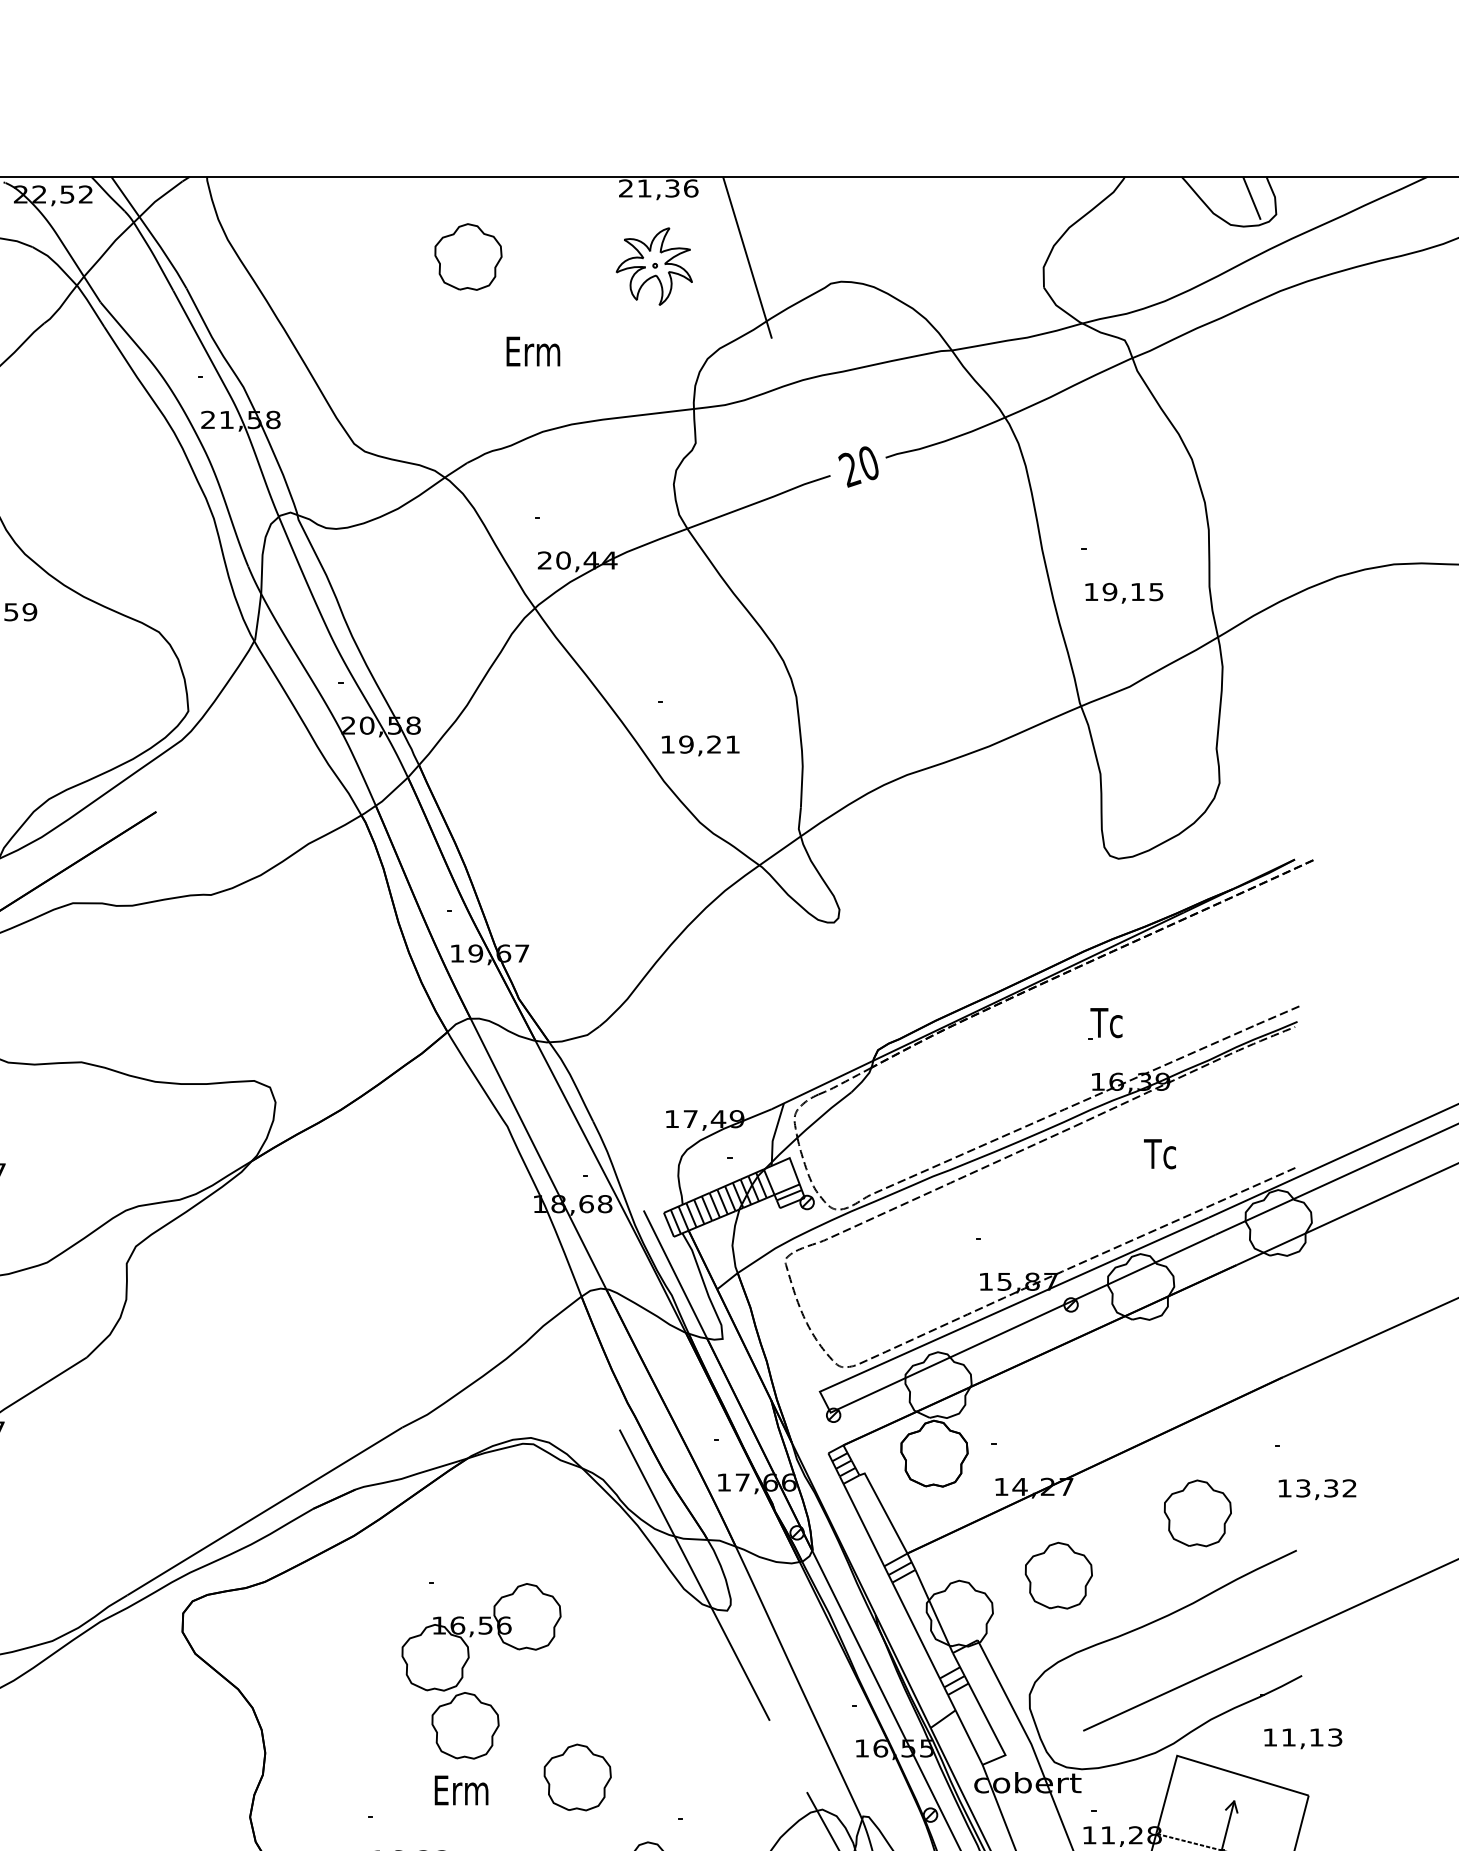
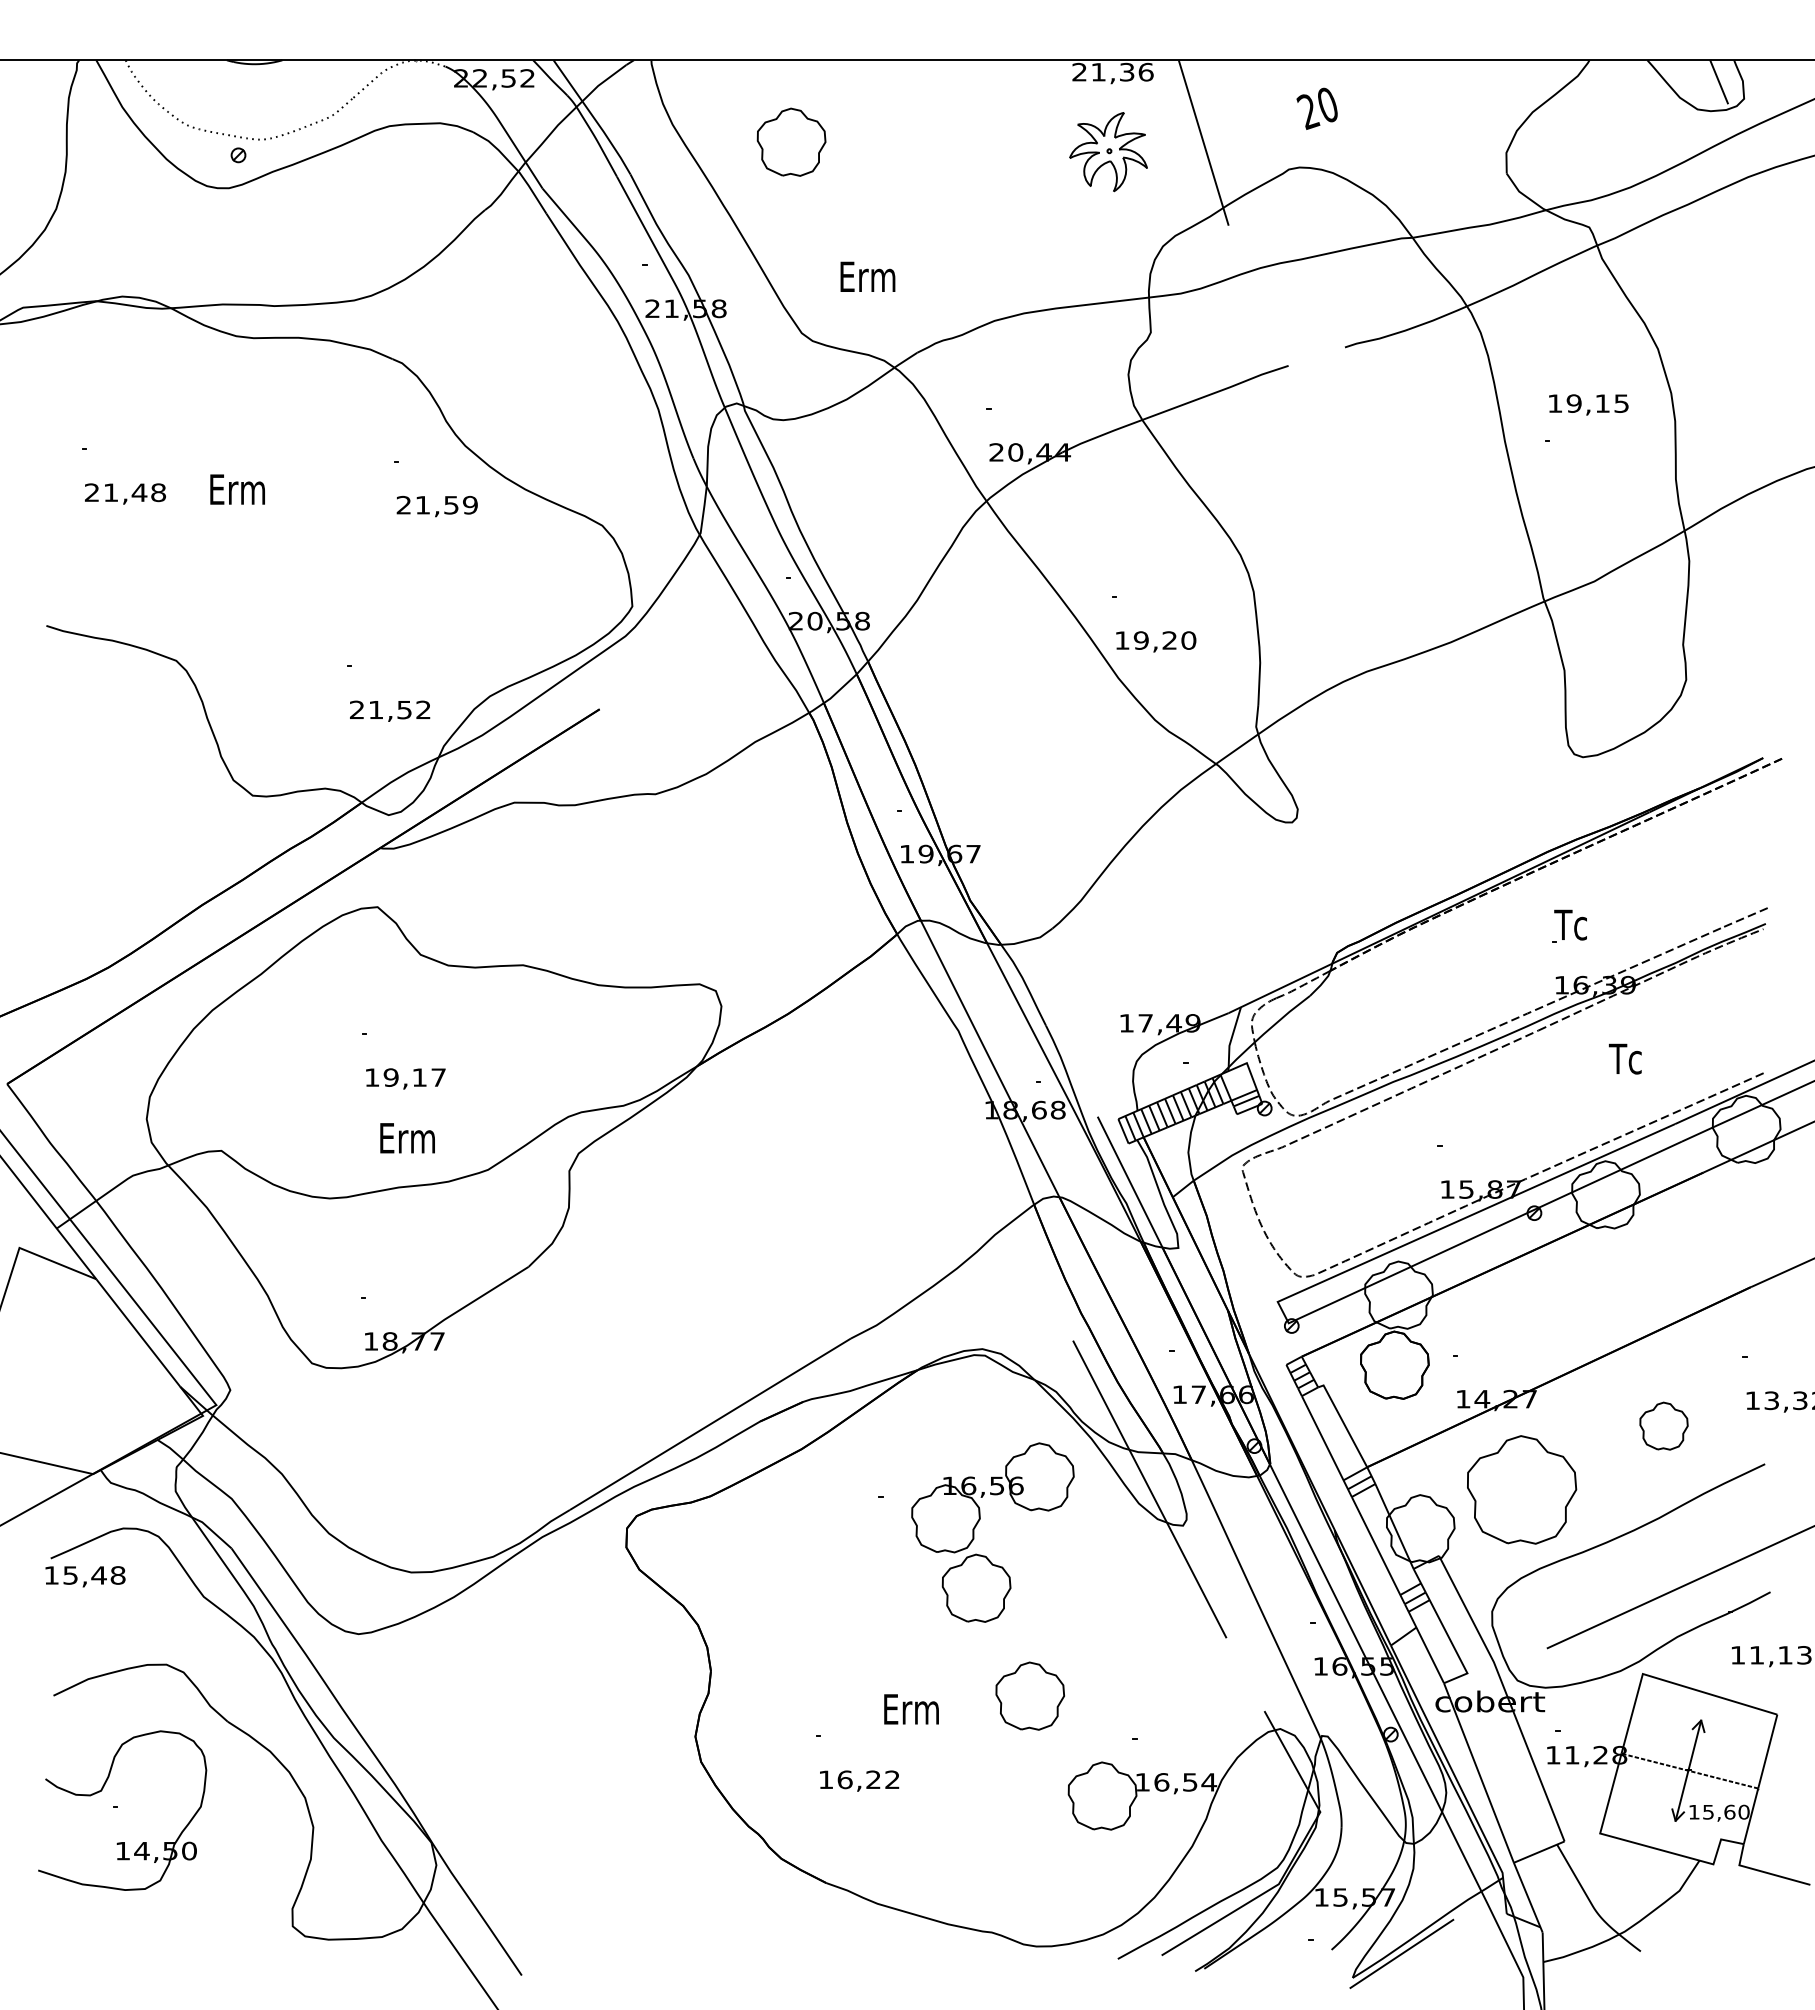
part: (468, 256) -> (791, 141), moved
text: (532, 351) -> (867, 276), moved
text: (857, 466) -> (1316, 108), moved
text: (1123, 592) -> (1588, 404), moved
text: (732, 744) -> (1188, 640), 19,21 -> 19,20
part: (1197, 1512) -> (1663, 1425), size x0.7
part: (1058, 1575) -> (1521, 1489), size x1.6
part: (467, 1662) -> (978, 1523), moved

